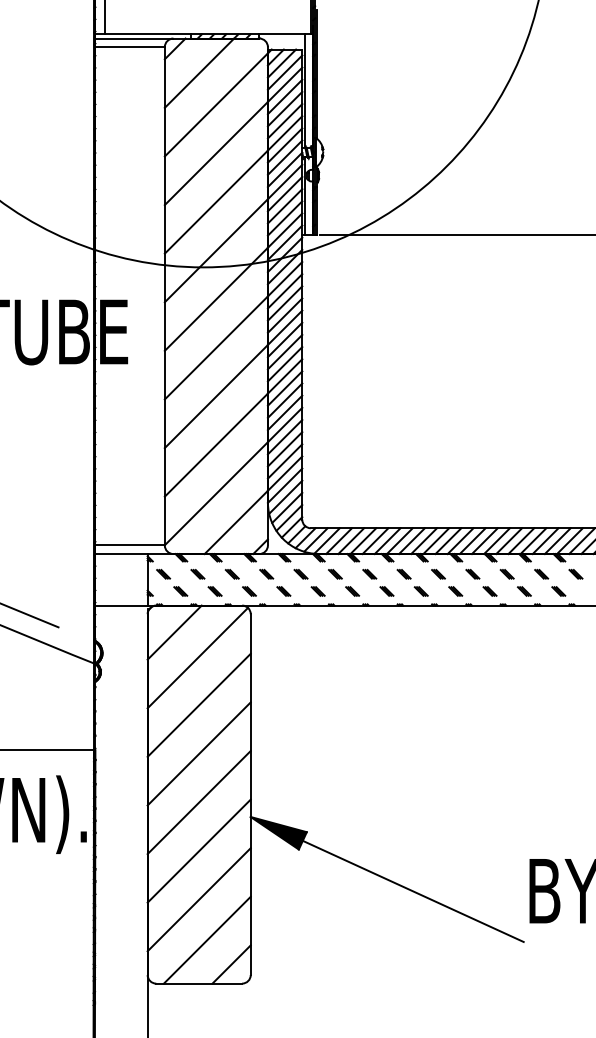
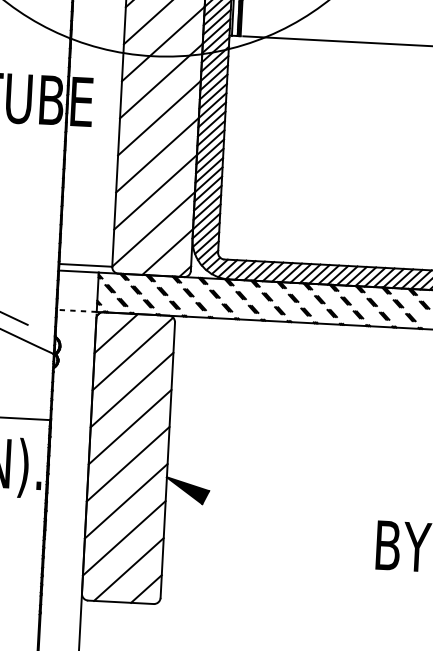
line: (121, 605) -> (76, 310), solid -> dashed
line: (412, 891) -> (287, 540), removed

